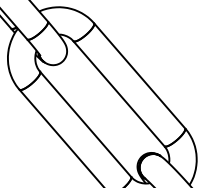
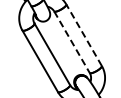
line: (140, 76) -> (84, 35), solid -> dashed
line: (118, 94) -> (71, 42), solid -> dashed

